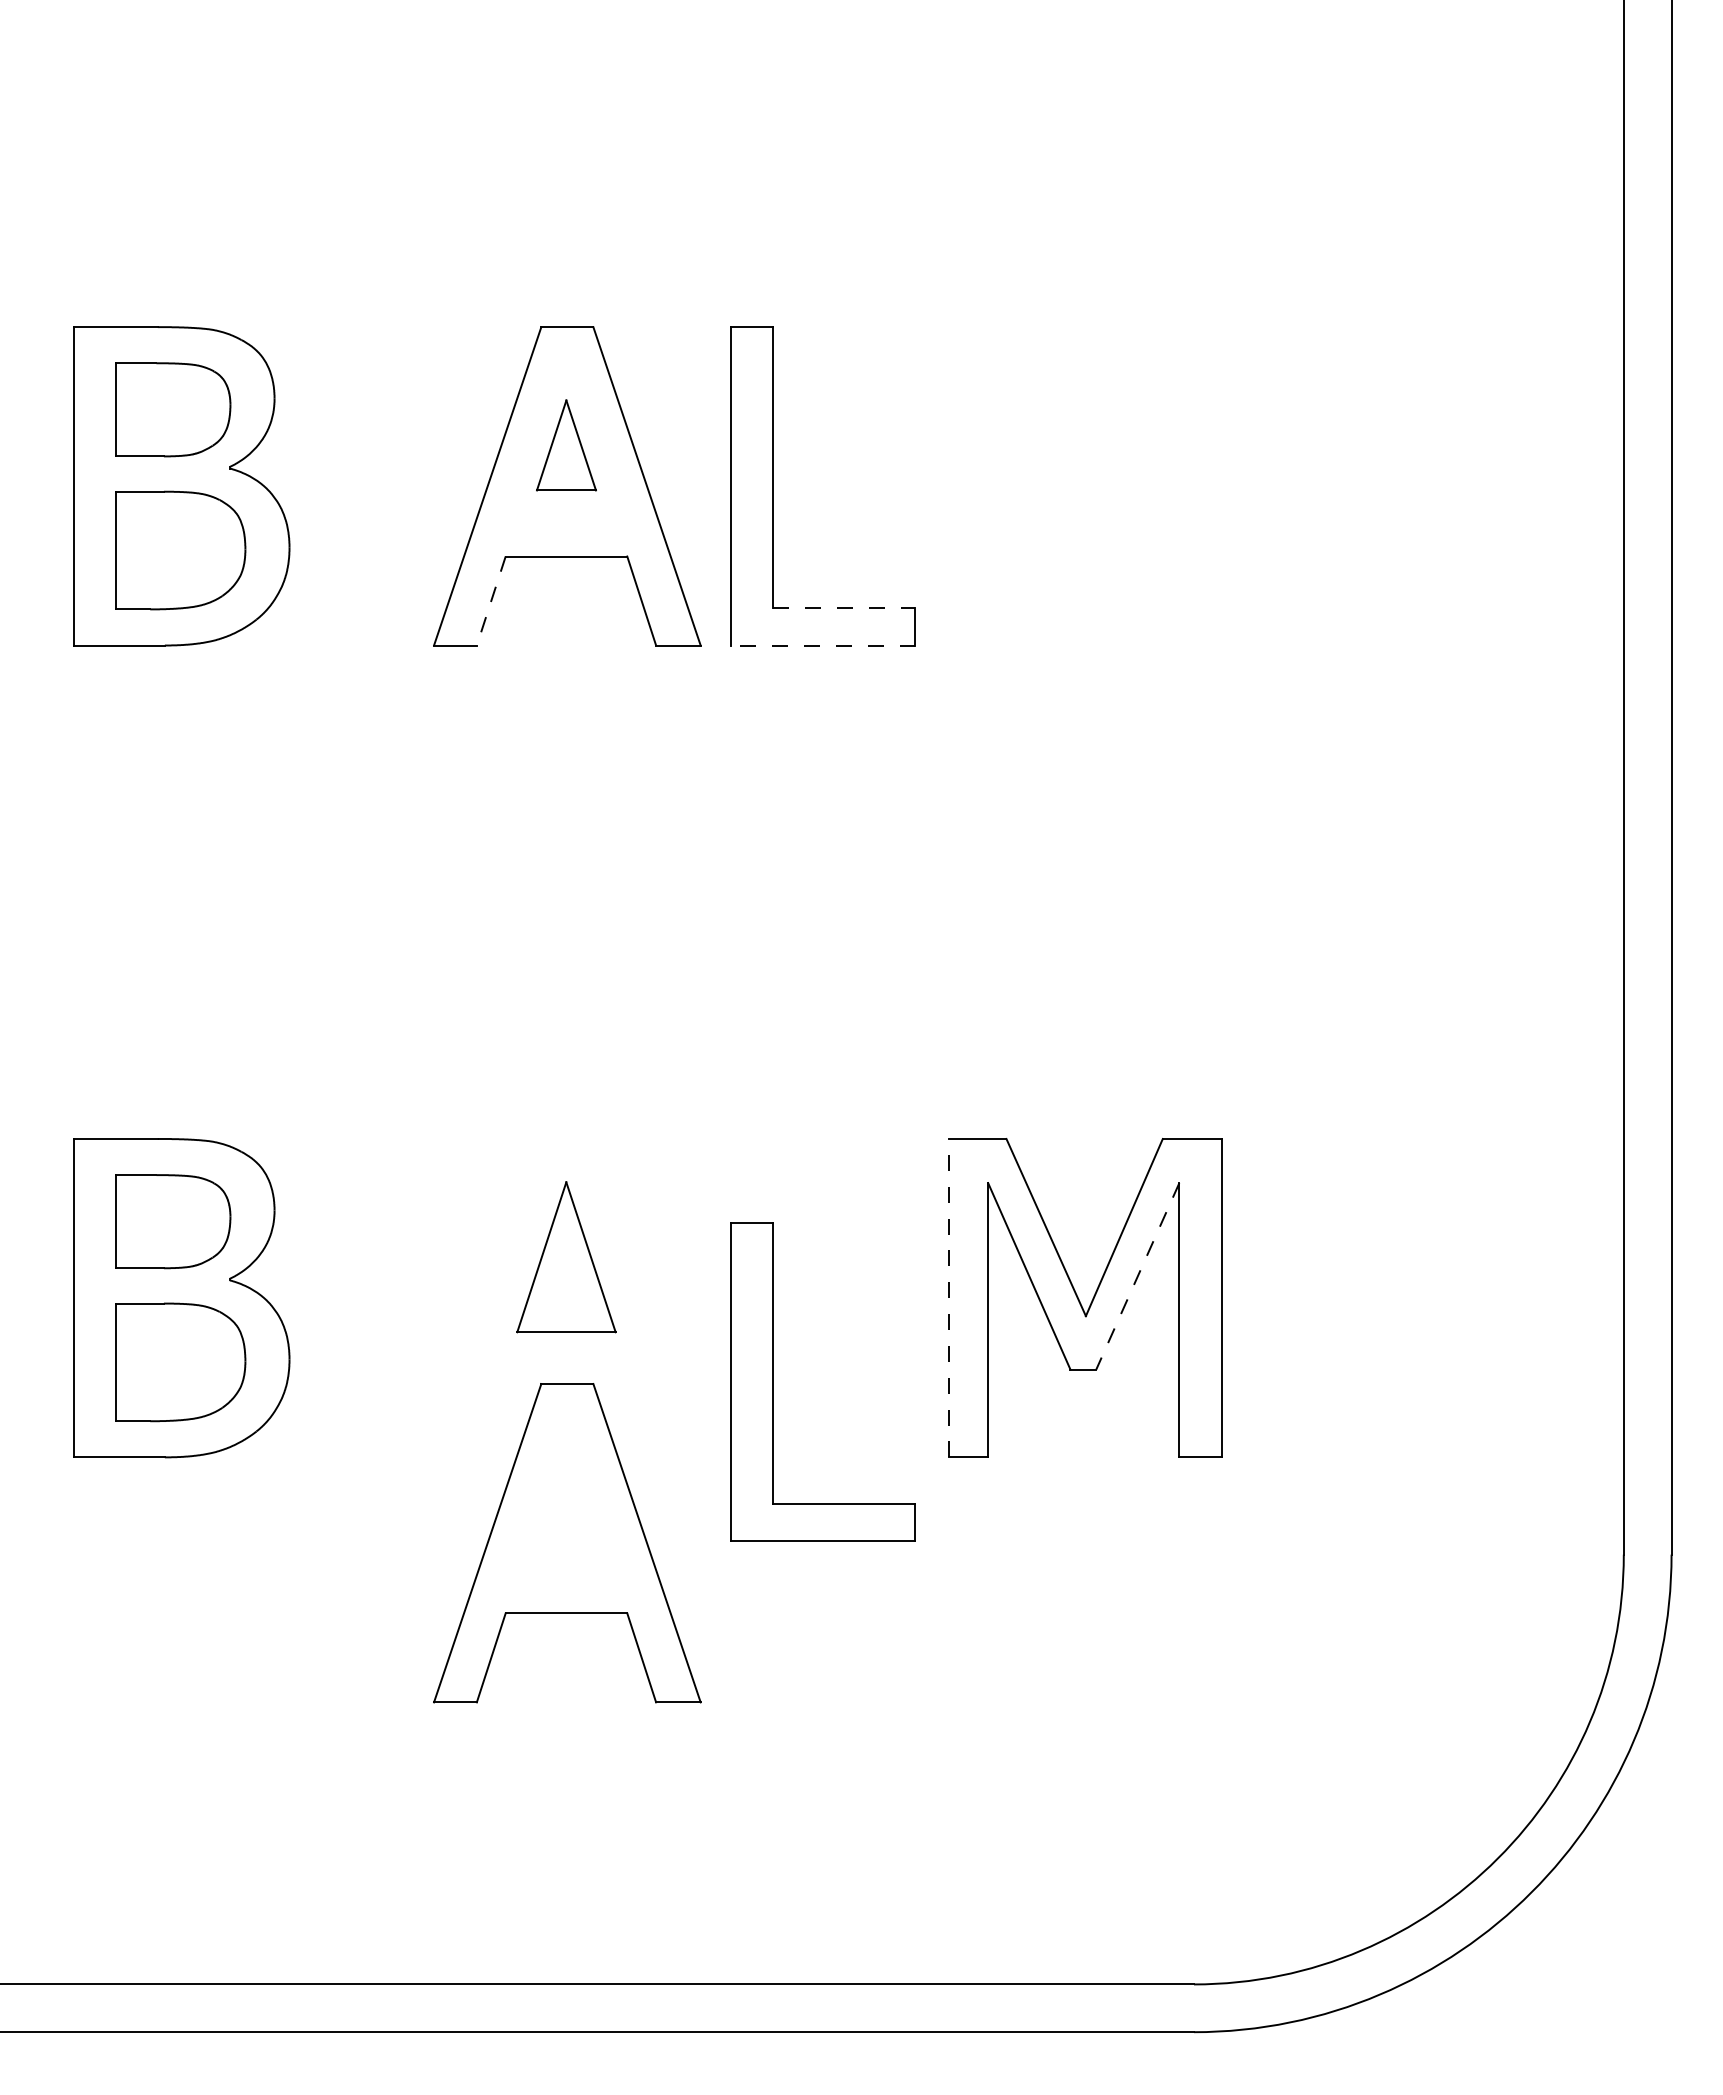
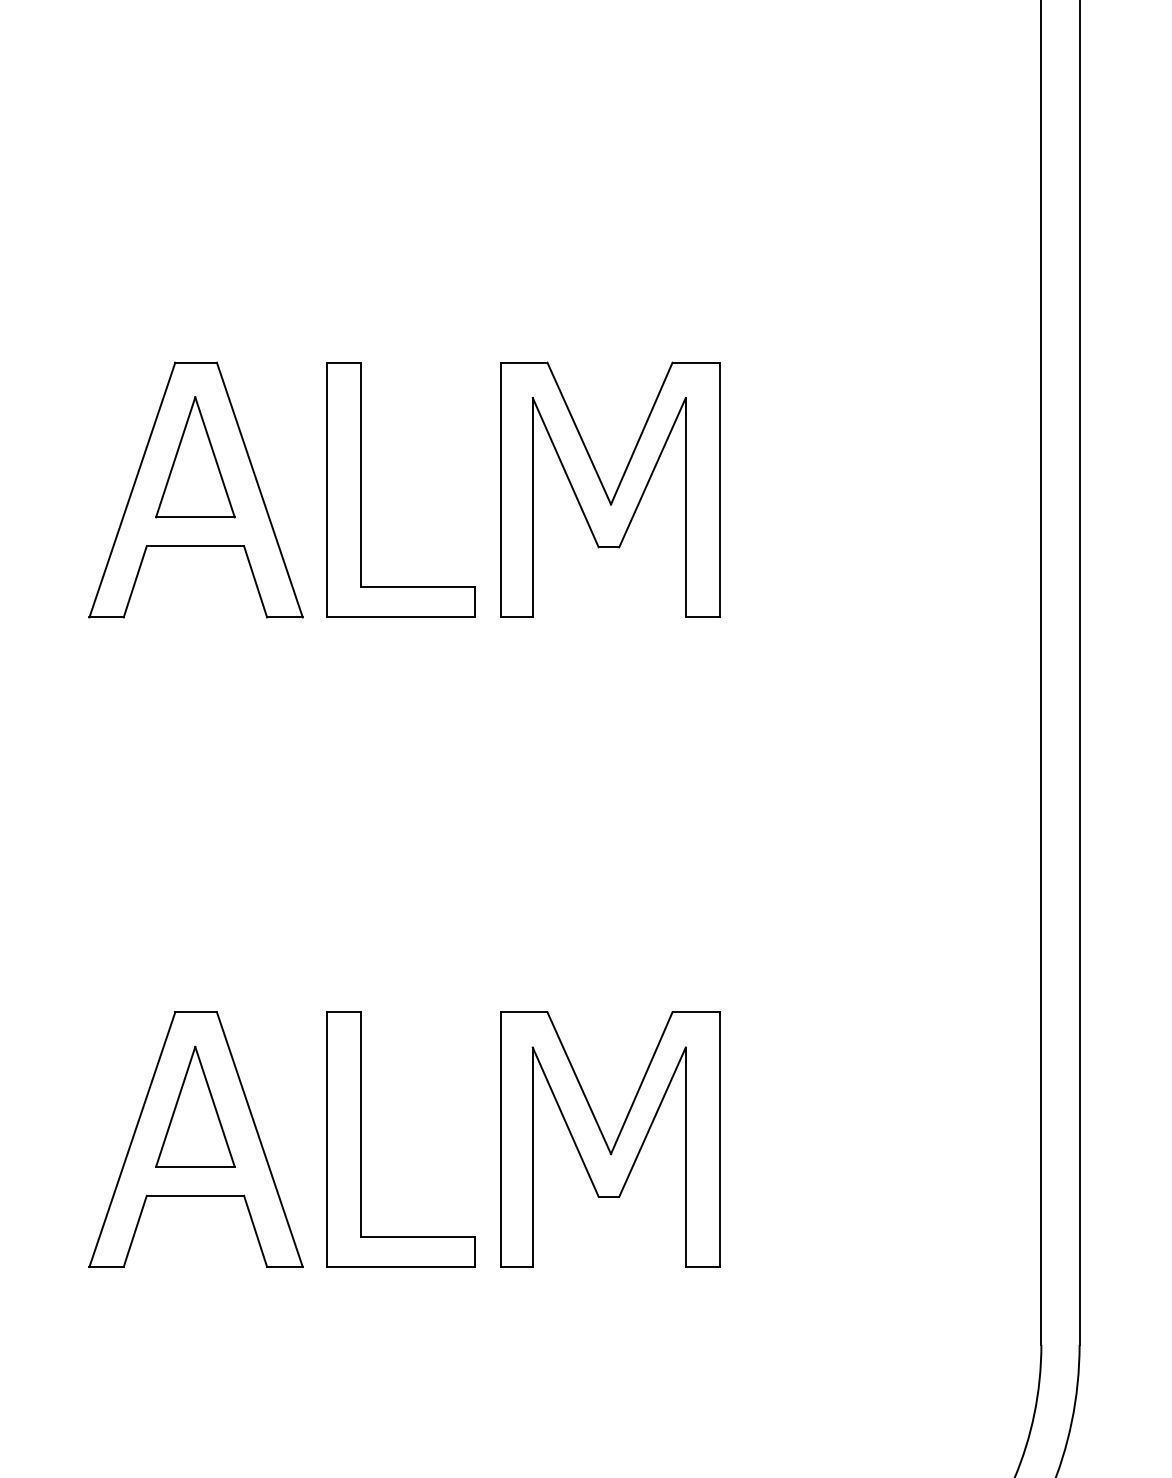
part: (566, 445) -> (195, 457), size x1.67
part: (1085, 486) -> (610, 490), added
line: (491, 601) -> (135, 582), dashed -> solid
line: (844, 607) -> (417, 587), dashed -> solid
line: (822, 645) -> (400, 617), dashed -> solid
line: (1137, 1276) -> (652, 1122), dashed -> solid
line: (948, 1297) -> (501, 1139), dashed -> solid
part: (773, 1381) -> (361, 1139), moved
part: (567, 1543) -> (196, 1139), moved

